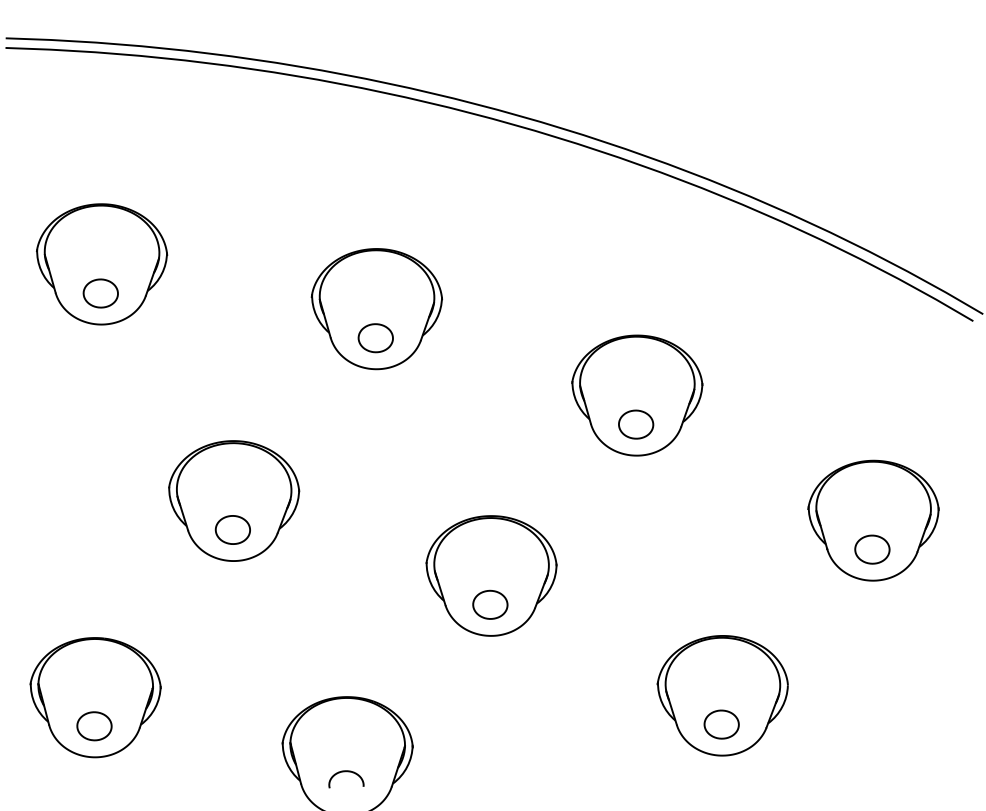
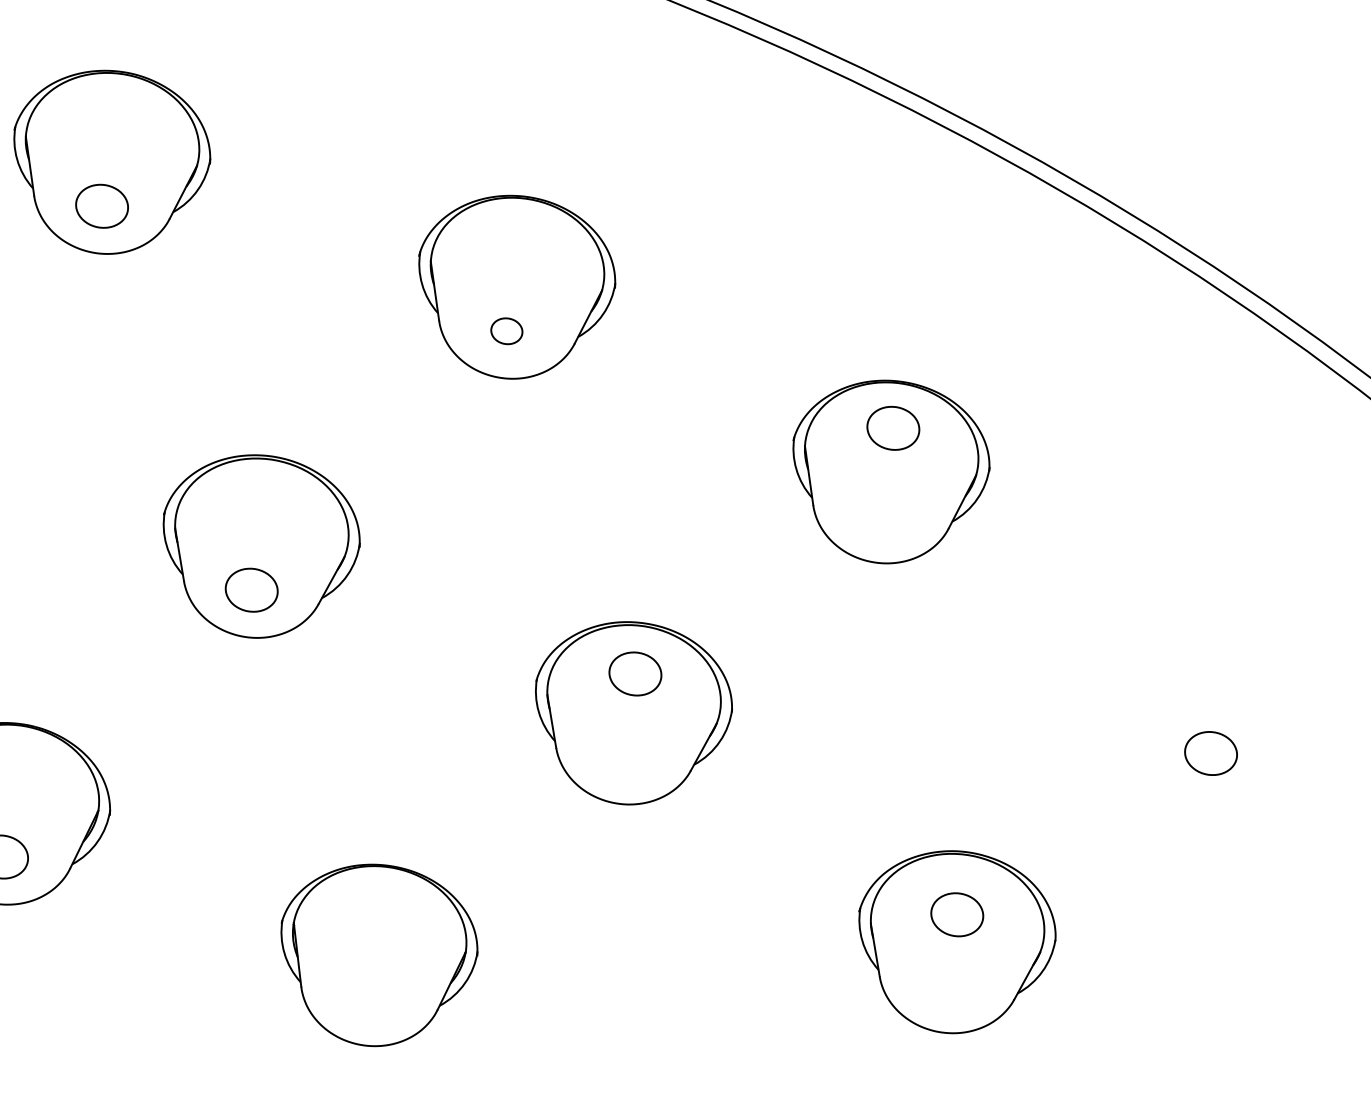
part: (375, 338) -> (506, 331), size x0.6
part: (636, 424) -> (893, 428), moved
part: (873, 520) -> (1218, 709), removed
part: (490, 604) -> (635, 673), moved
part: (721, 724) -> (956, 914), moved
curve: (346, 772) -> (372, 979), removed

